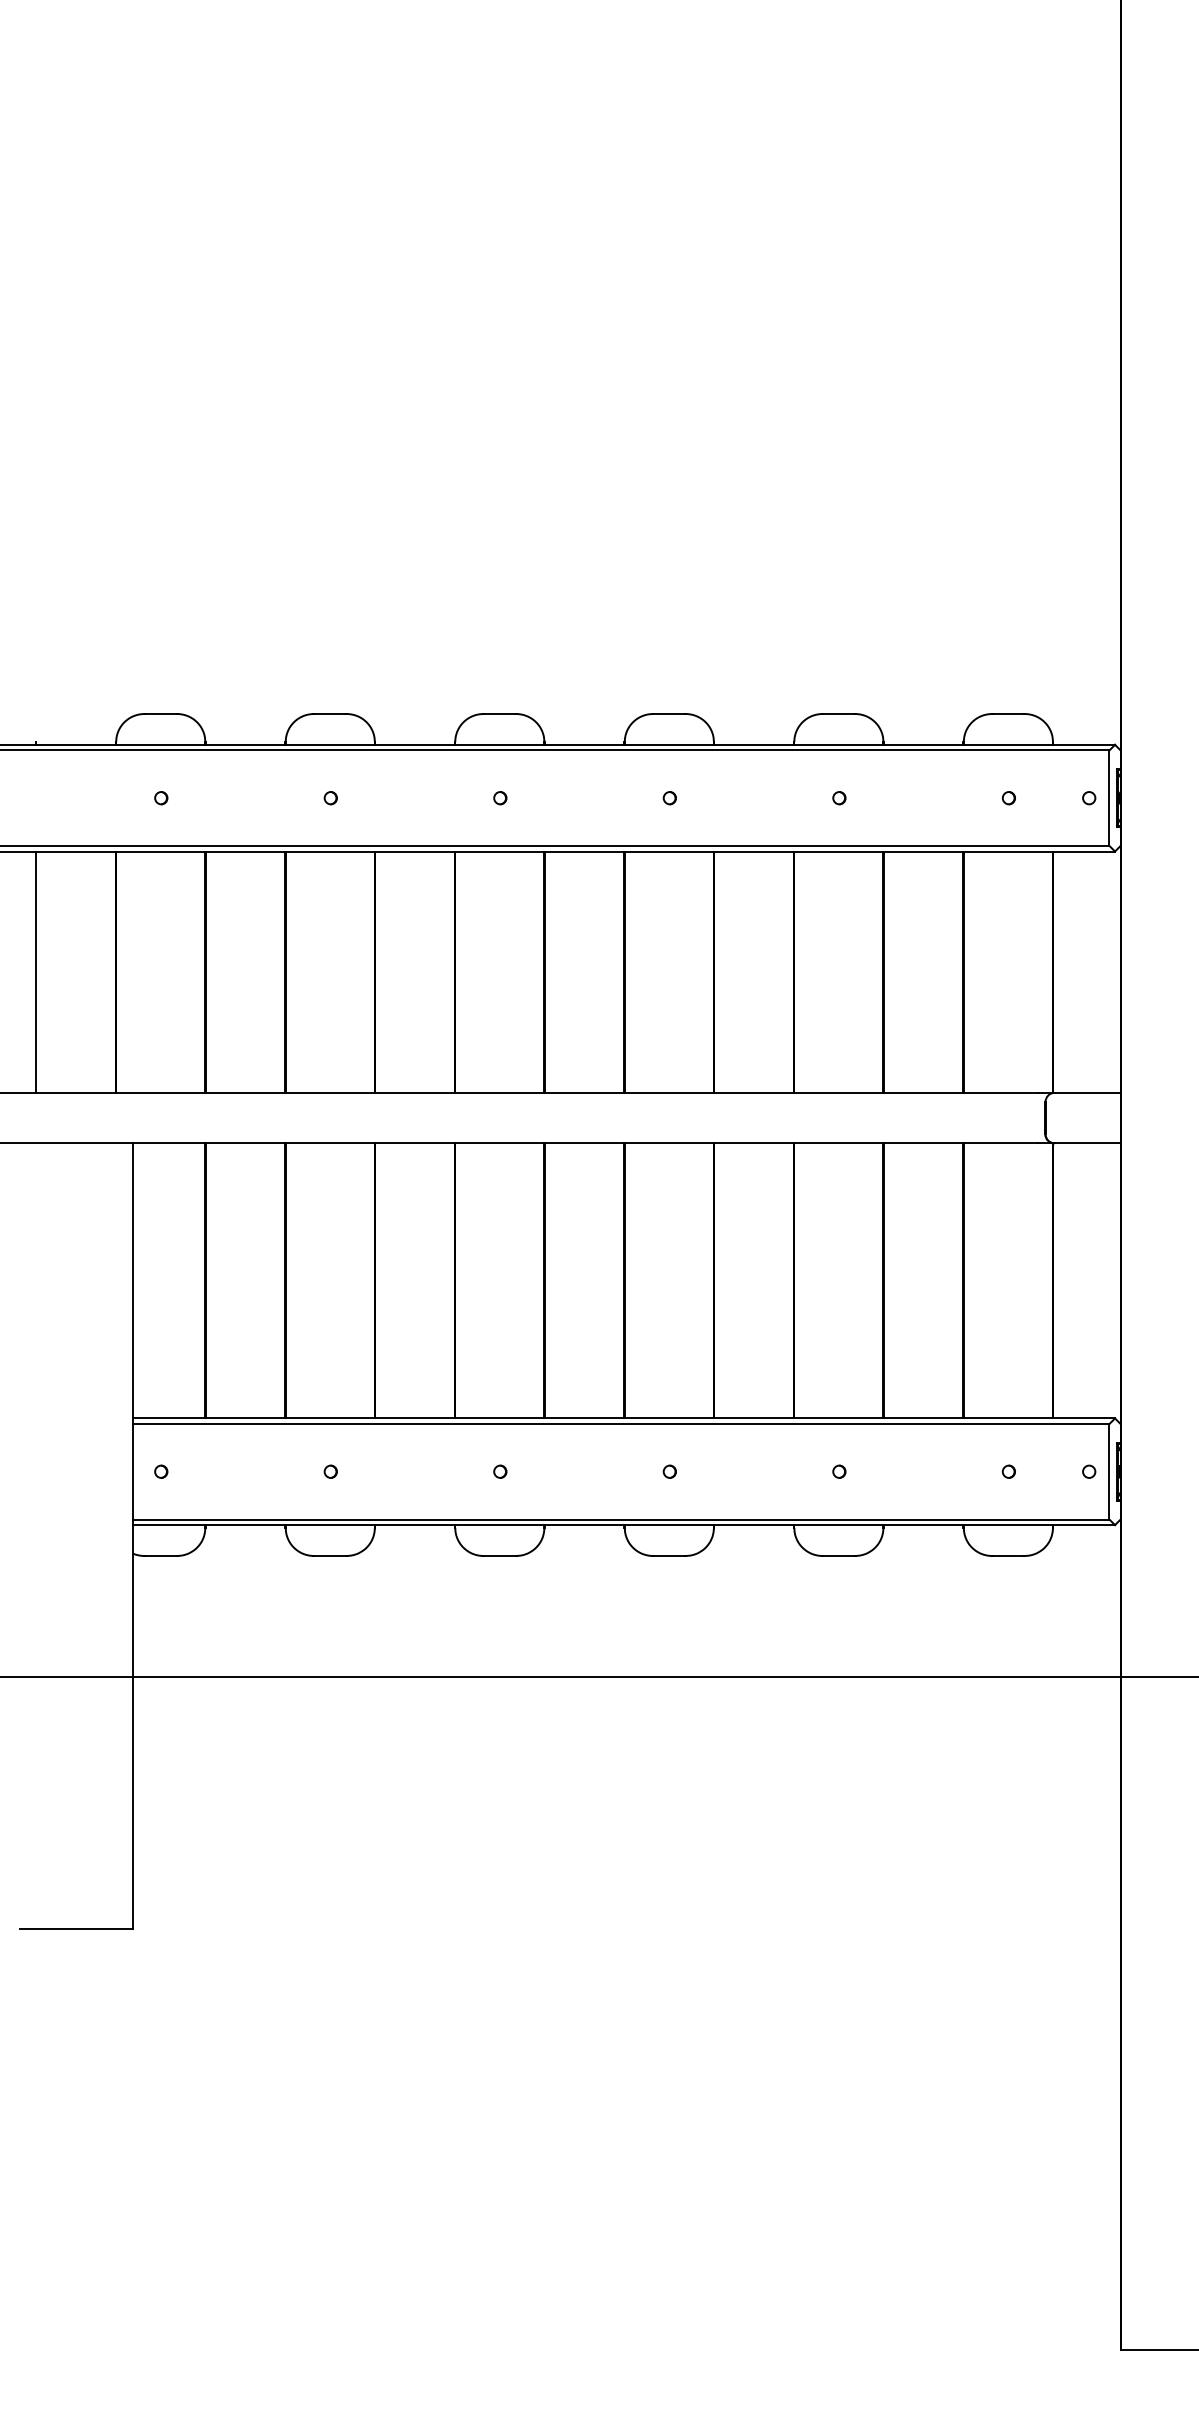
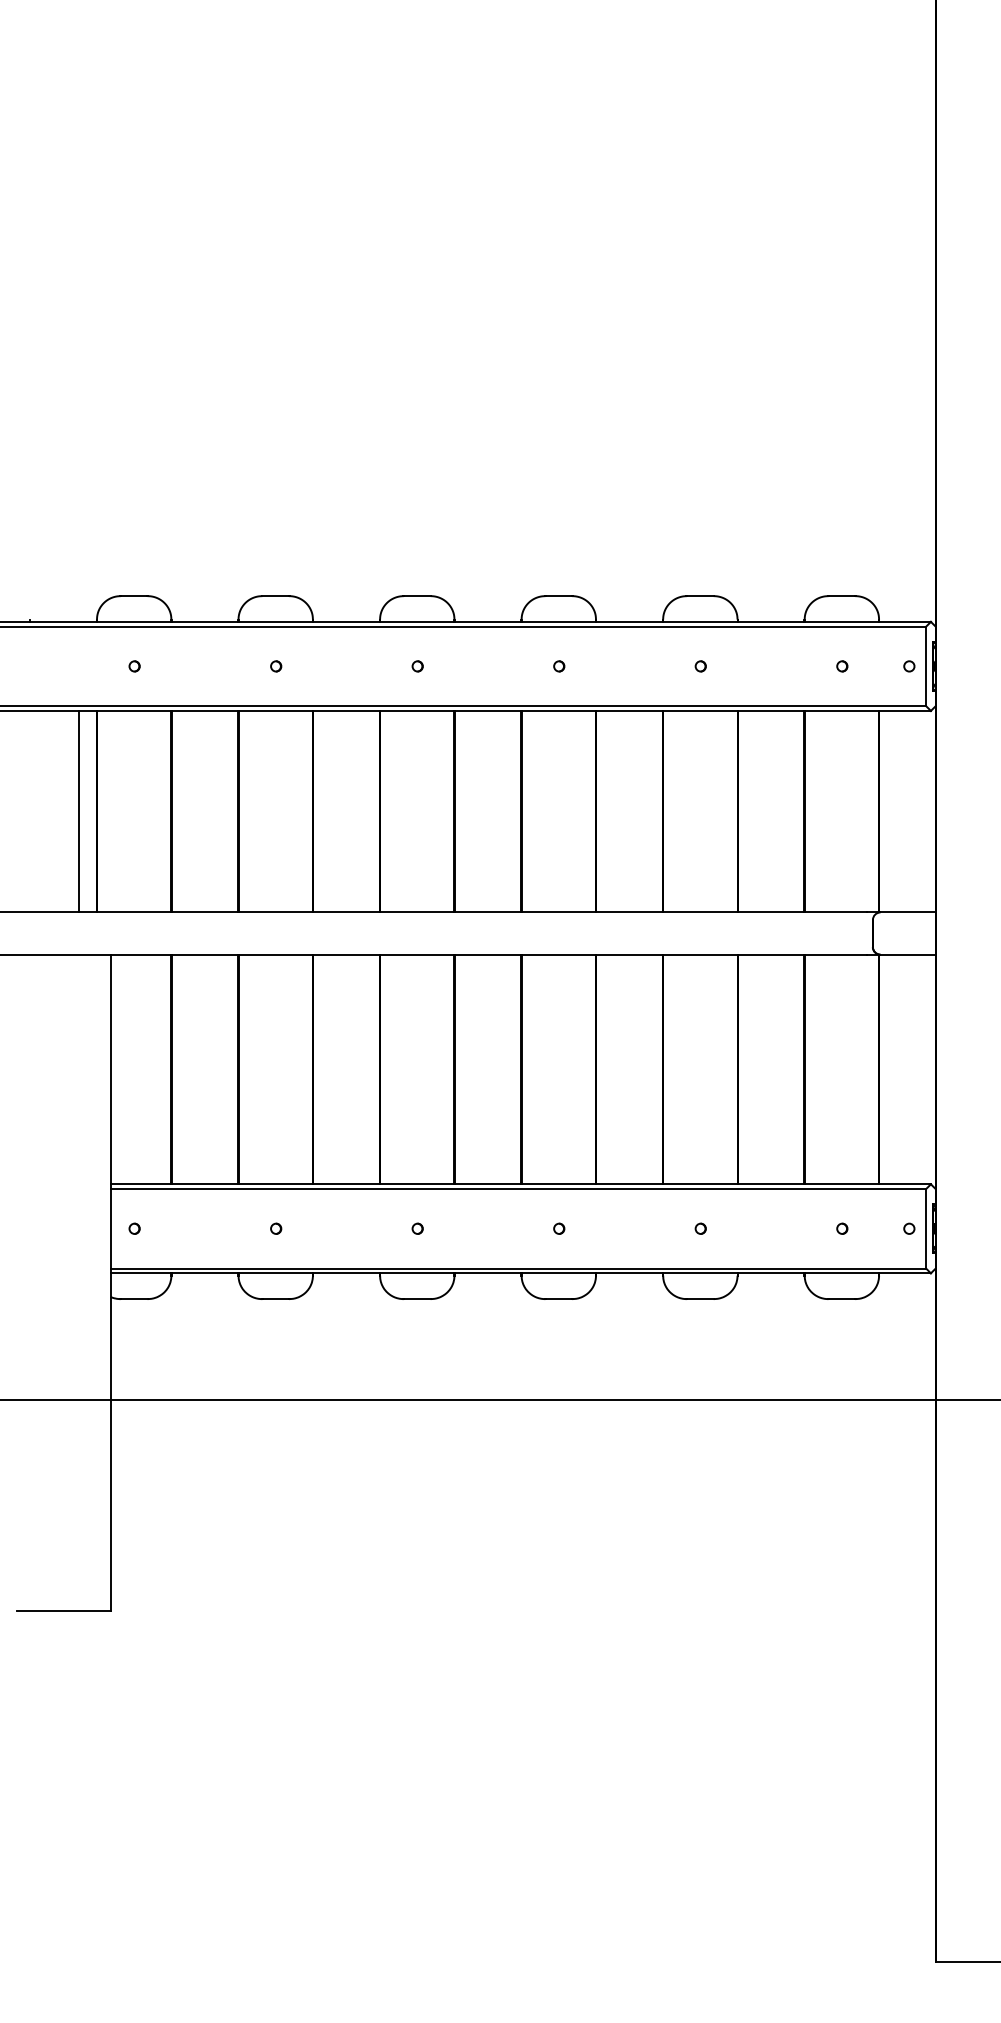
line: (36, 971) -> (78, 811), moved

